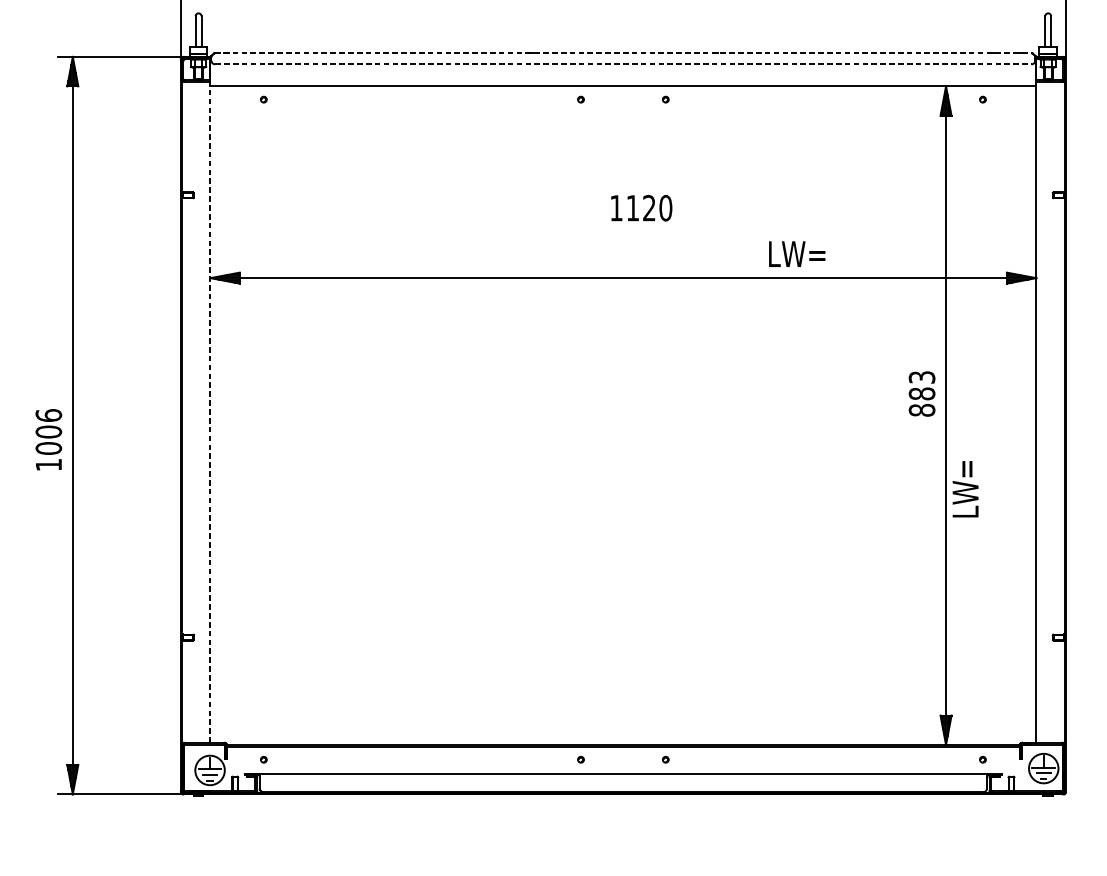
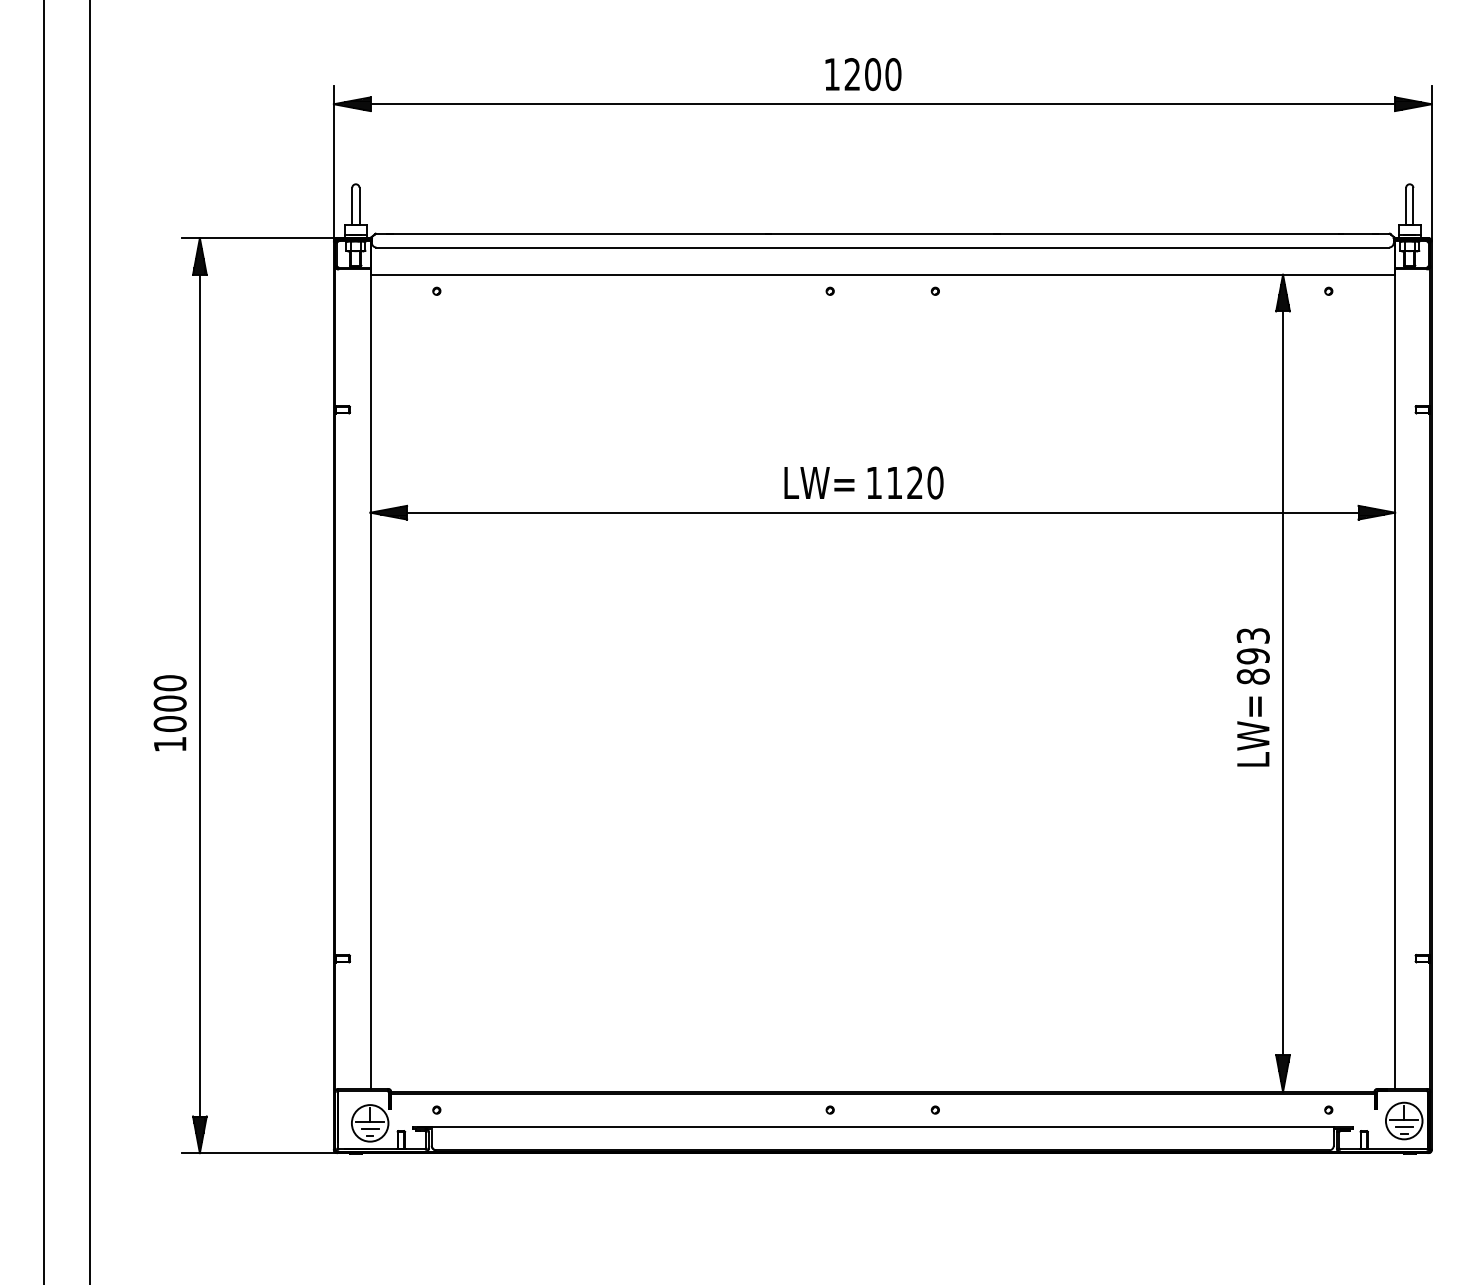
line: (623, 53) -> (882, 233), dashed -> solid
line: (623, 64) -> (883, 247), dashed -> solid
text: (641, 207) -> (905, 482), moved
text: (797, 253) -> (819, 482), moved
text: (922, 394) -> (1253, 656), 883 -> 893
line: (210, 412) -> (370, 679), dashed -> solid
text: (48, 415) -> (169, 683), 1006 -> 1000
text: (965, 489) -> (1253, 731), moved

